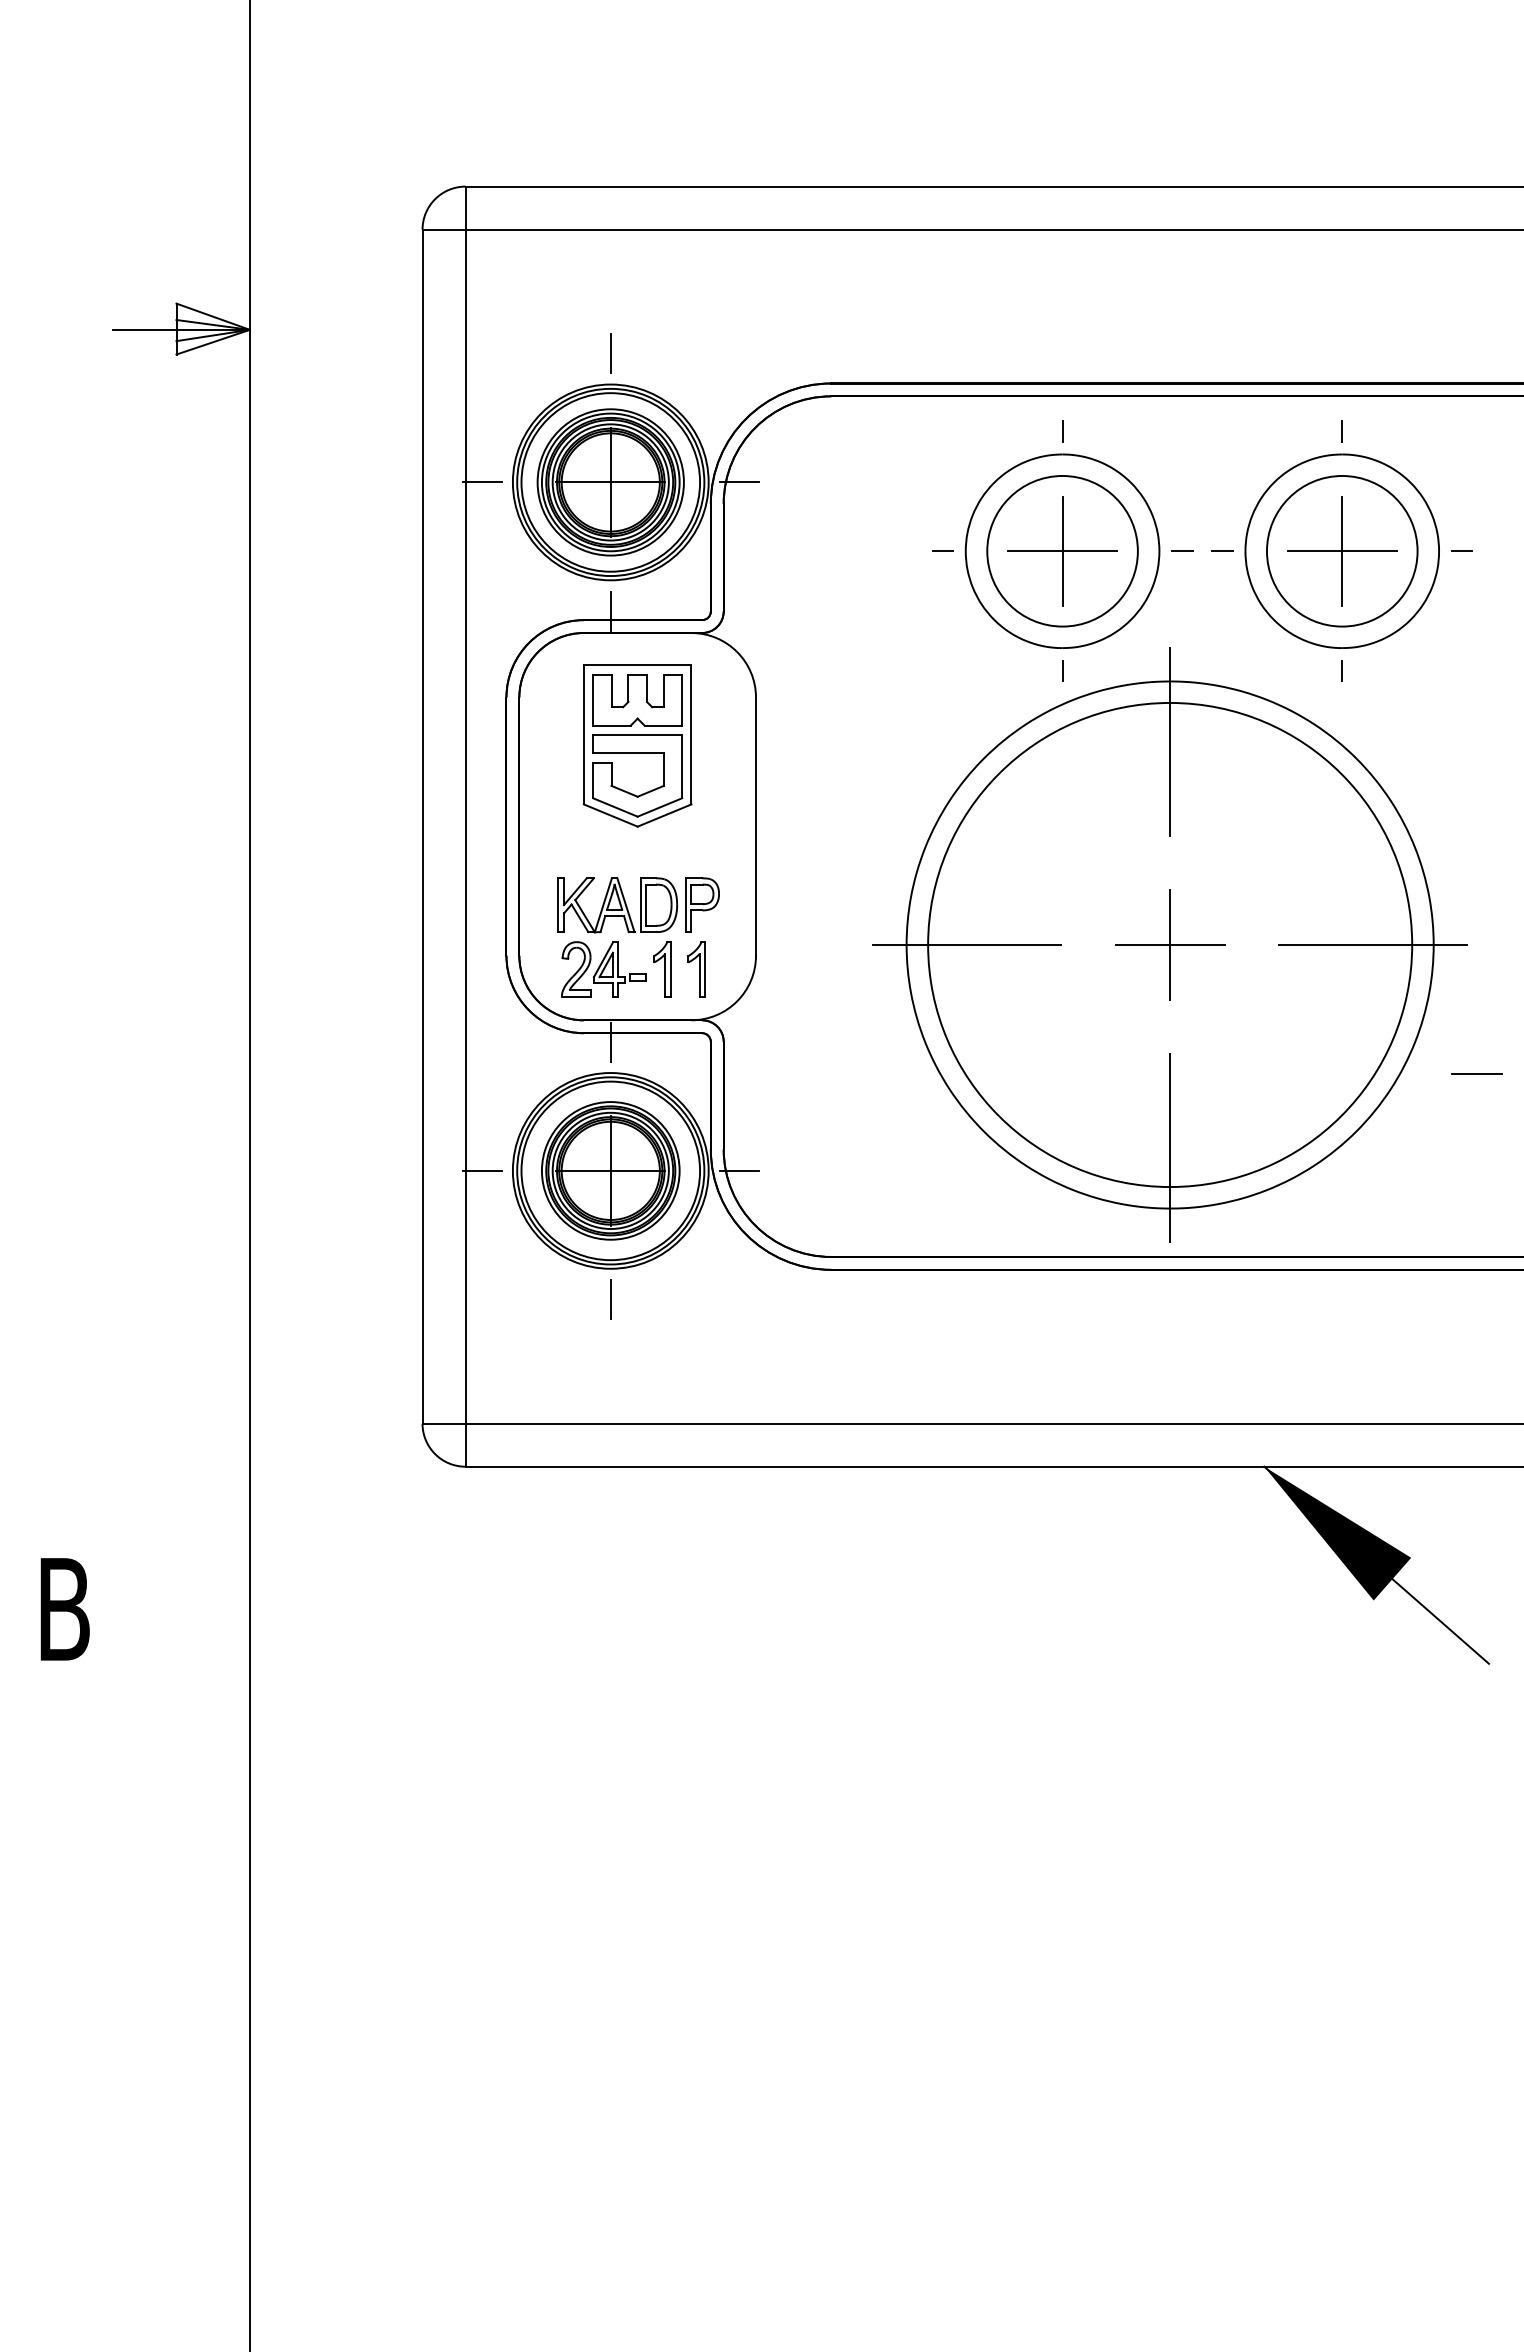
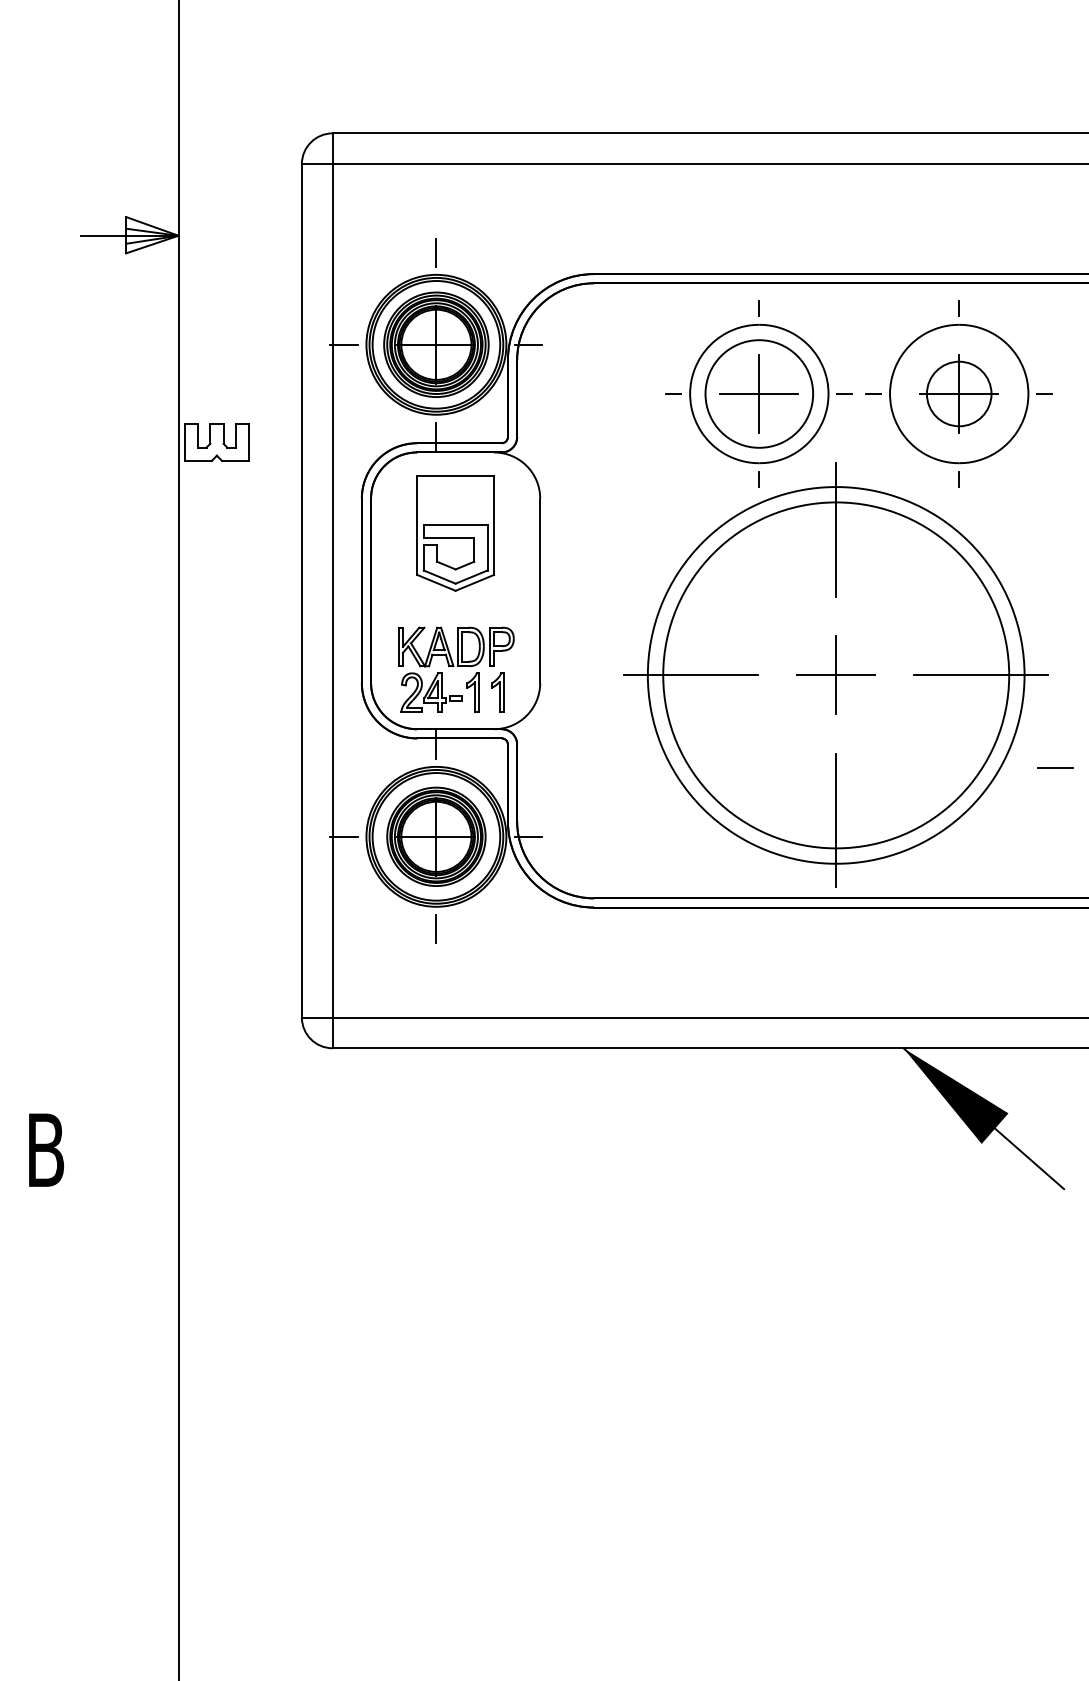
circle: (1341, 550) -> (958, 393), size x0.6
part: (637, 700) -> (216, 442), moved

